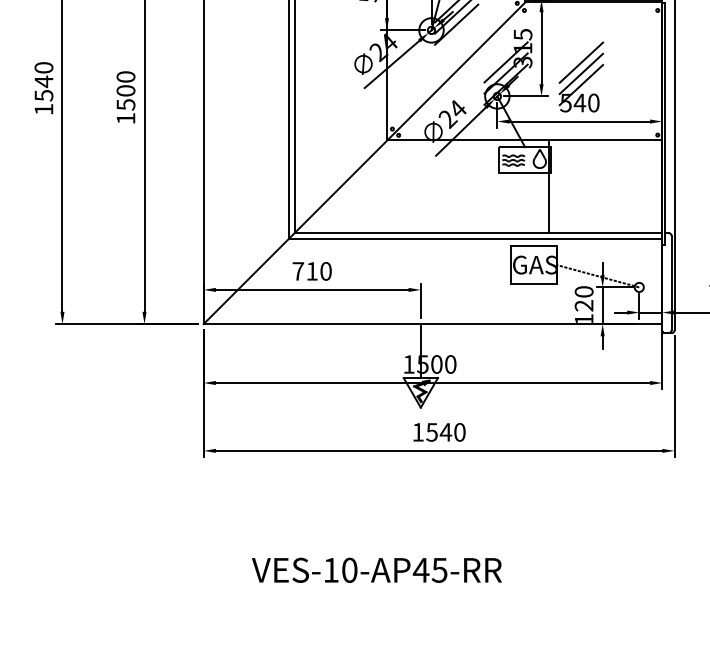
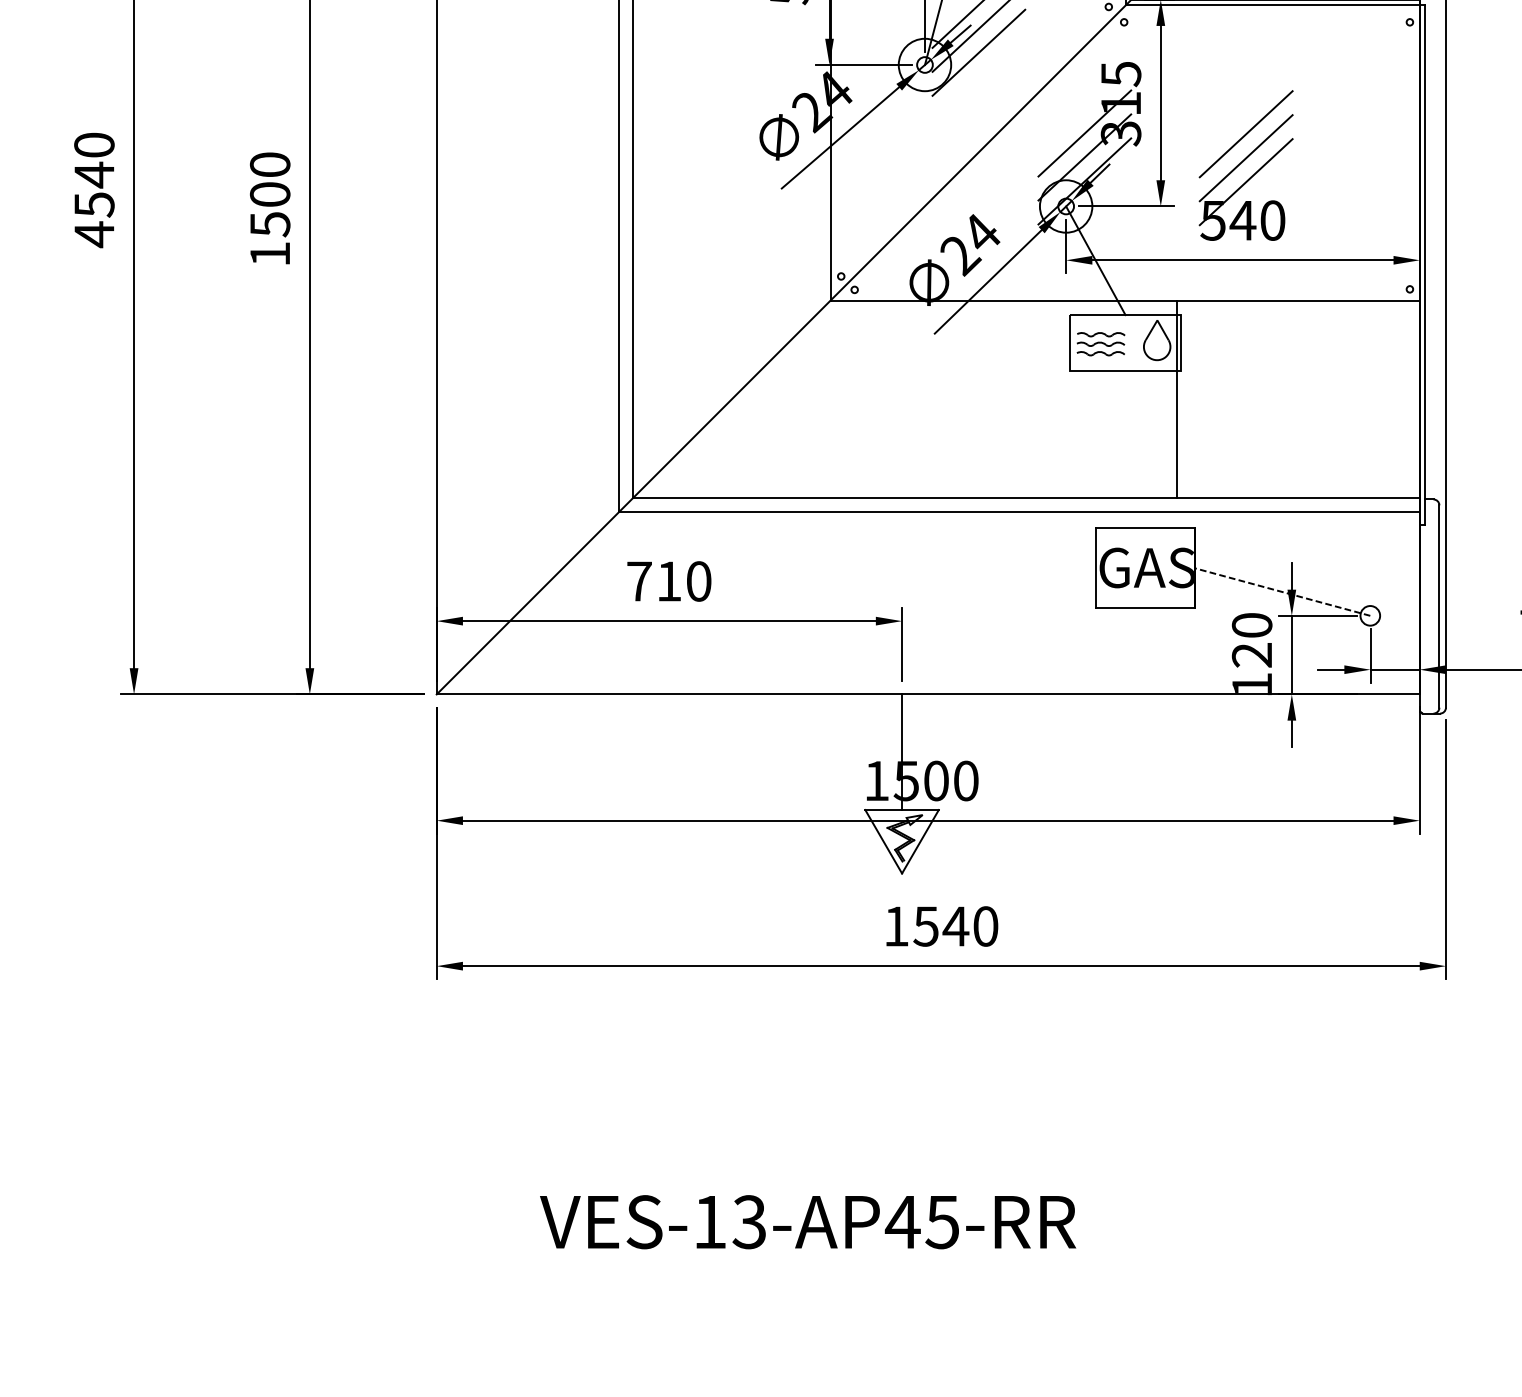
text: (43, 109) -> (93, 234), 1540 -> 4540
text: (349, 569) -> (749, 1220), VES-10-AP45-RR -> VES-13-AP45-RR

